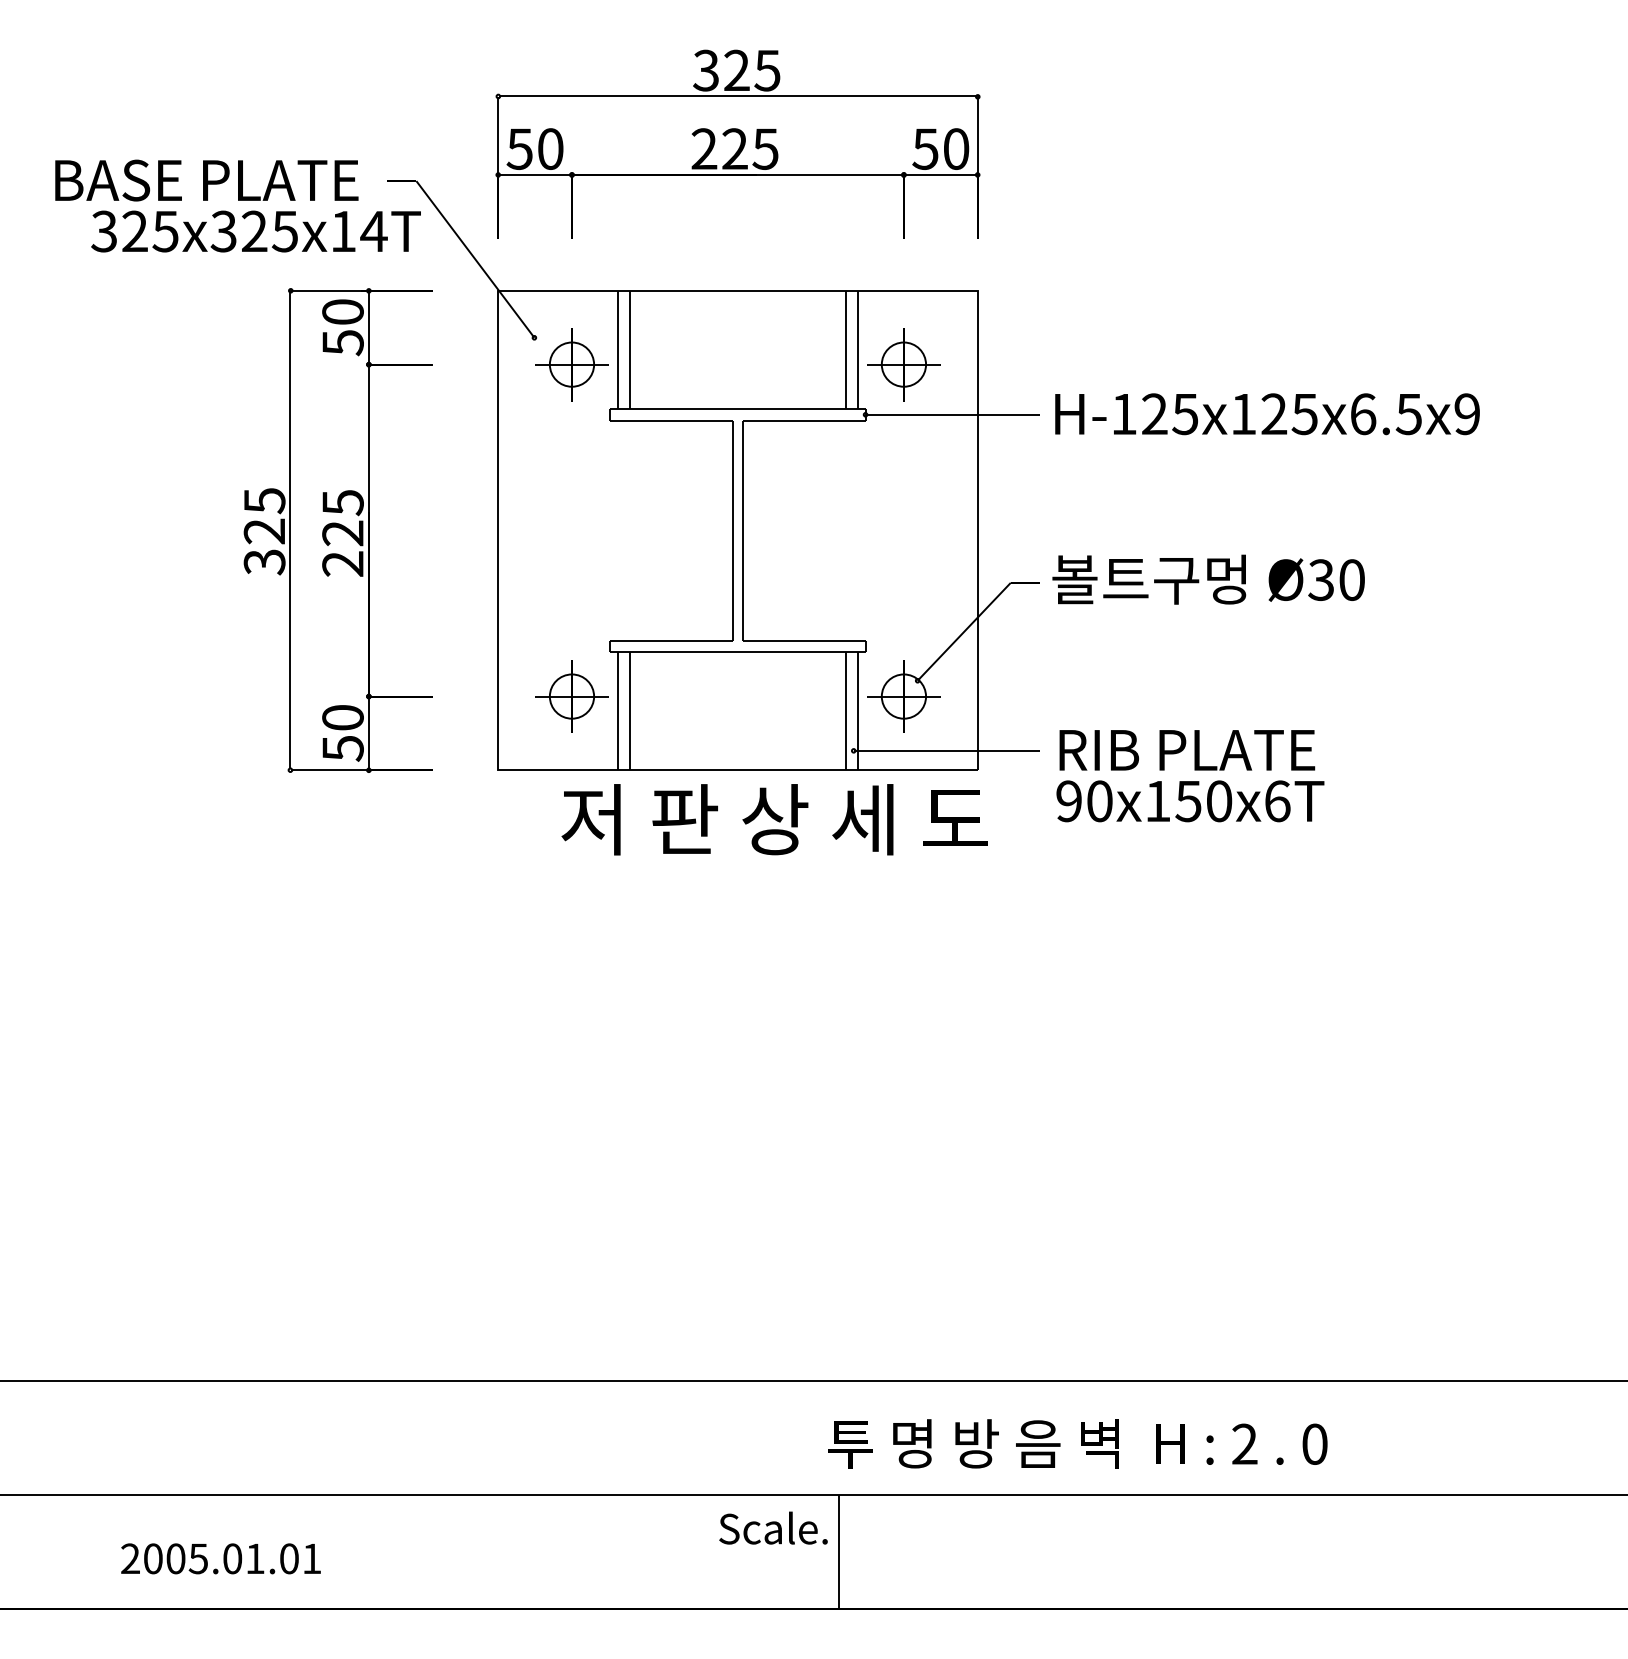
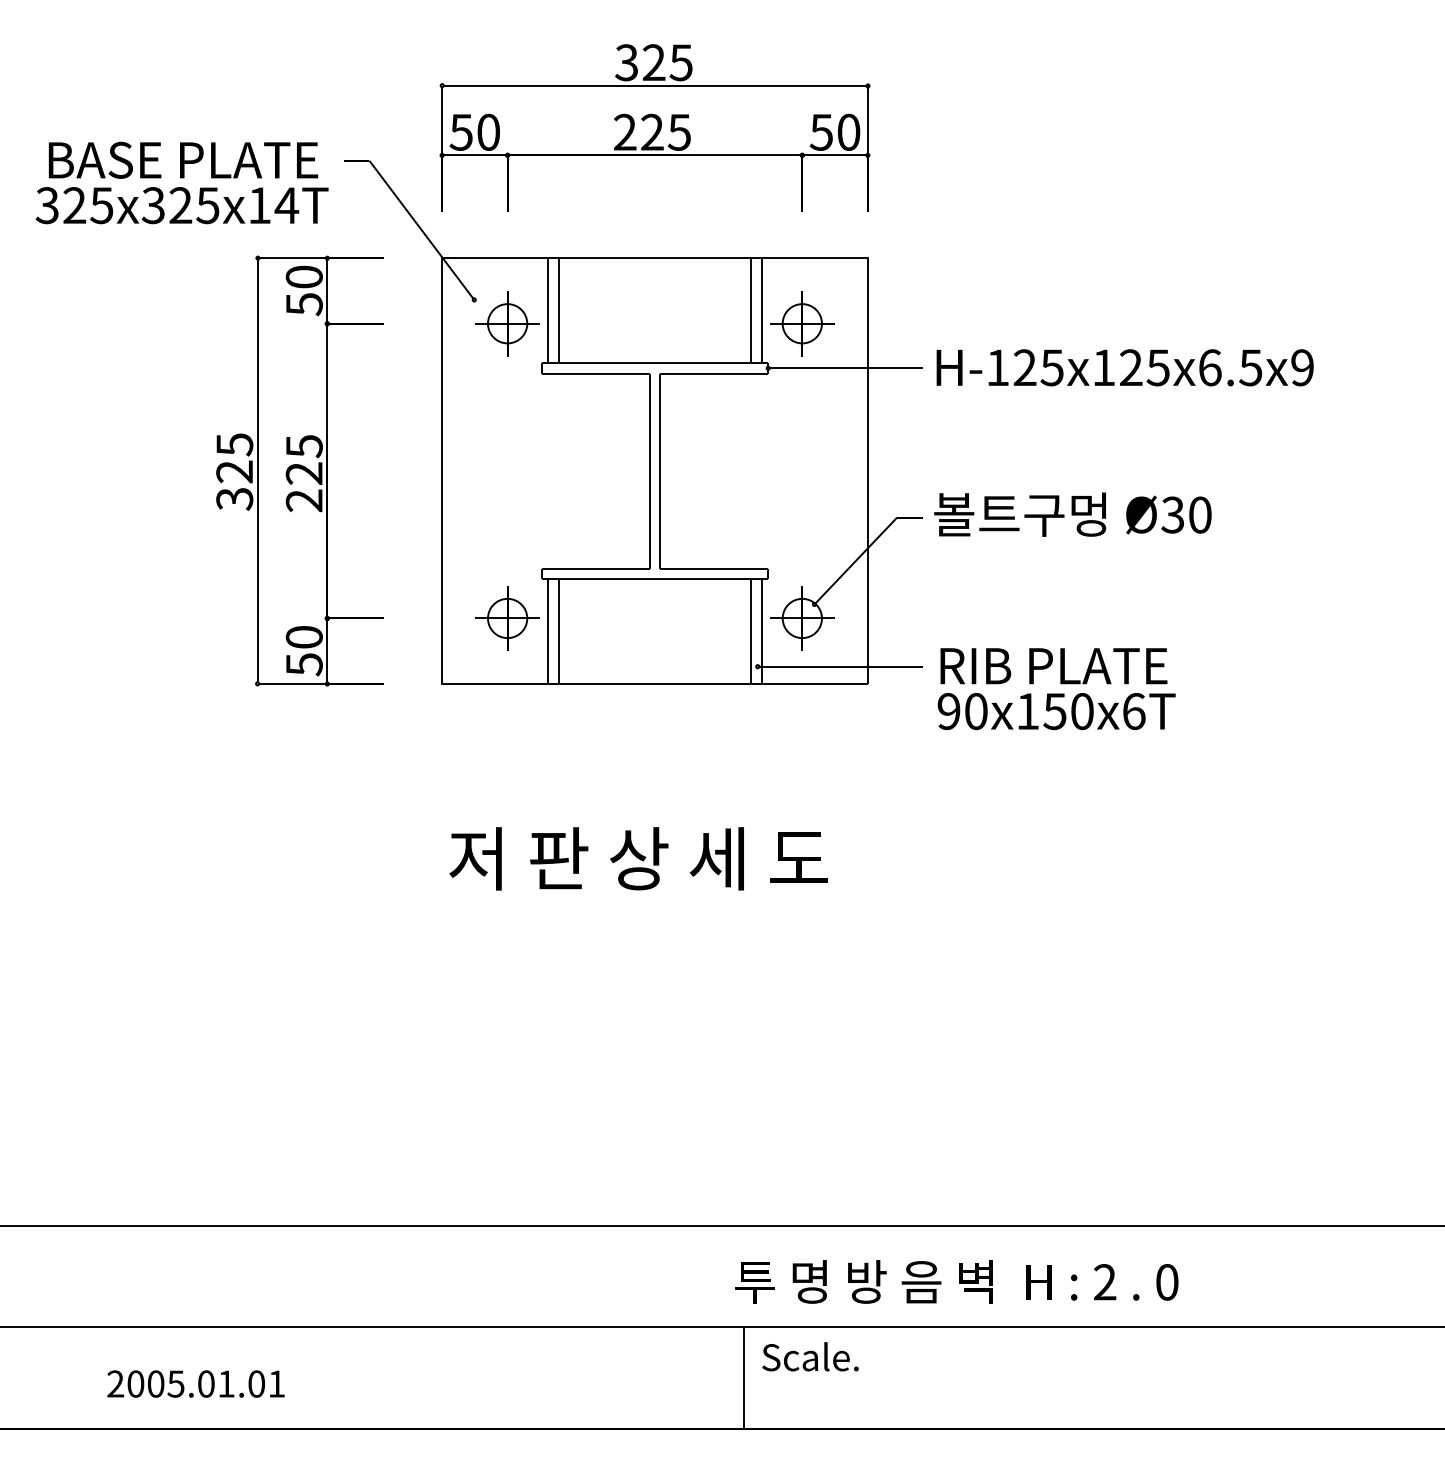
text: (255, 231) -> (181, 205), moved
text: (774, 819) -> (638, 858), moved
text: (773, 1527) -> (810, 1356), moved

